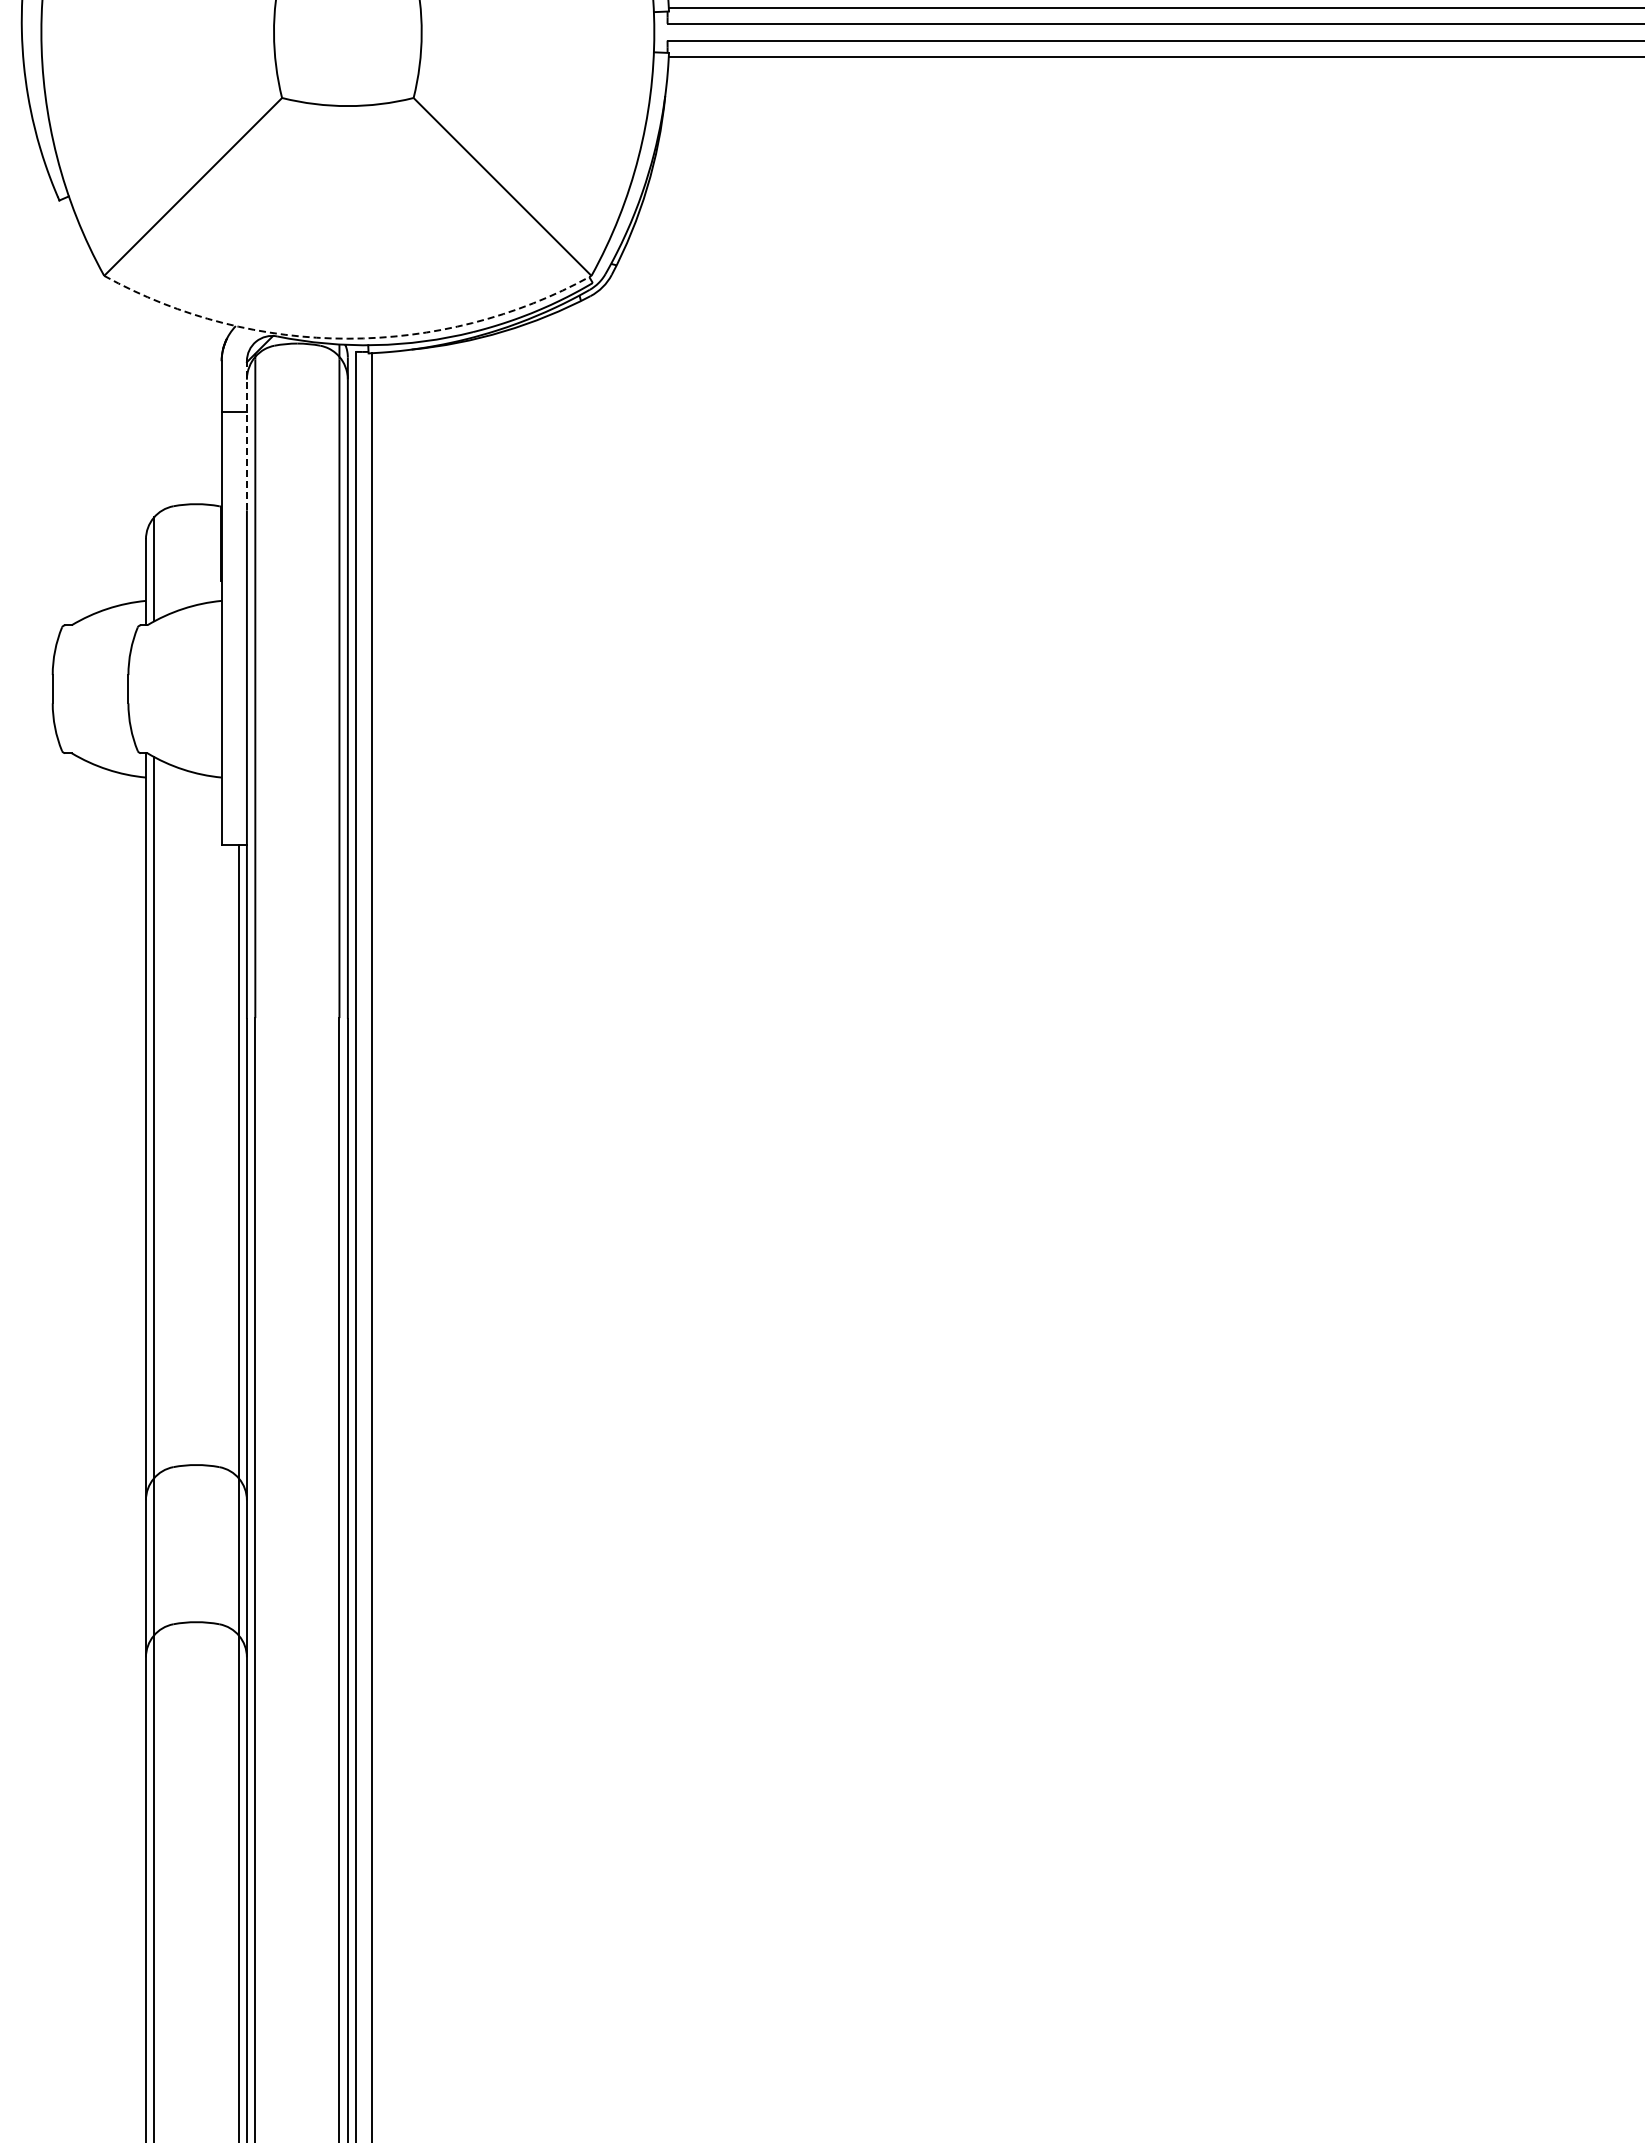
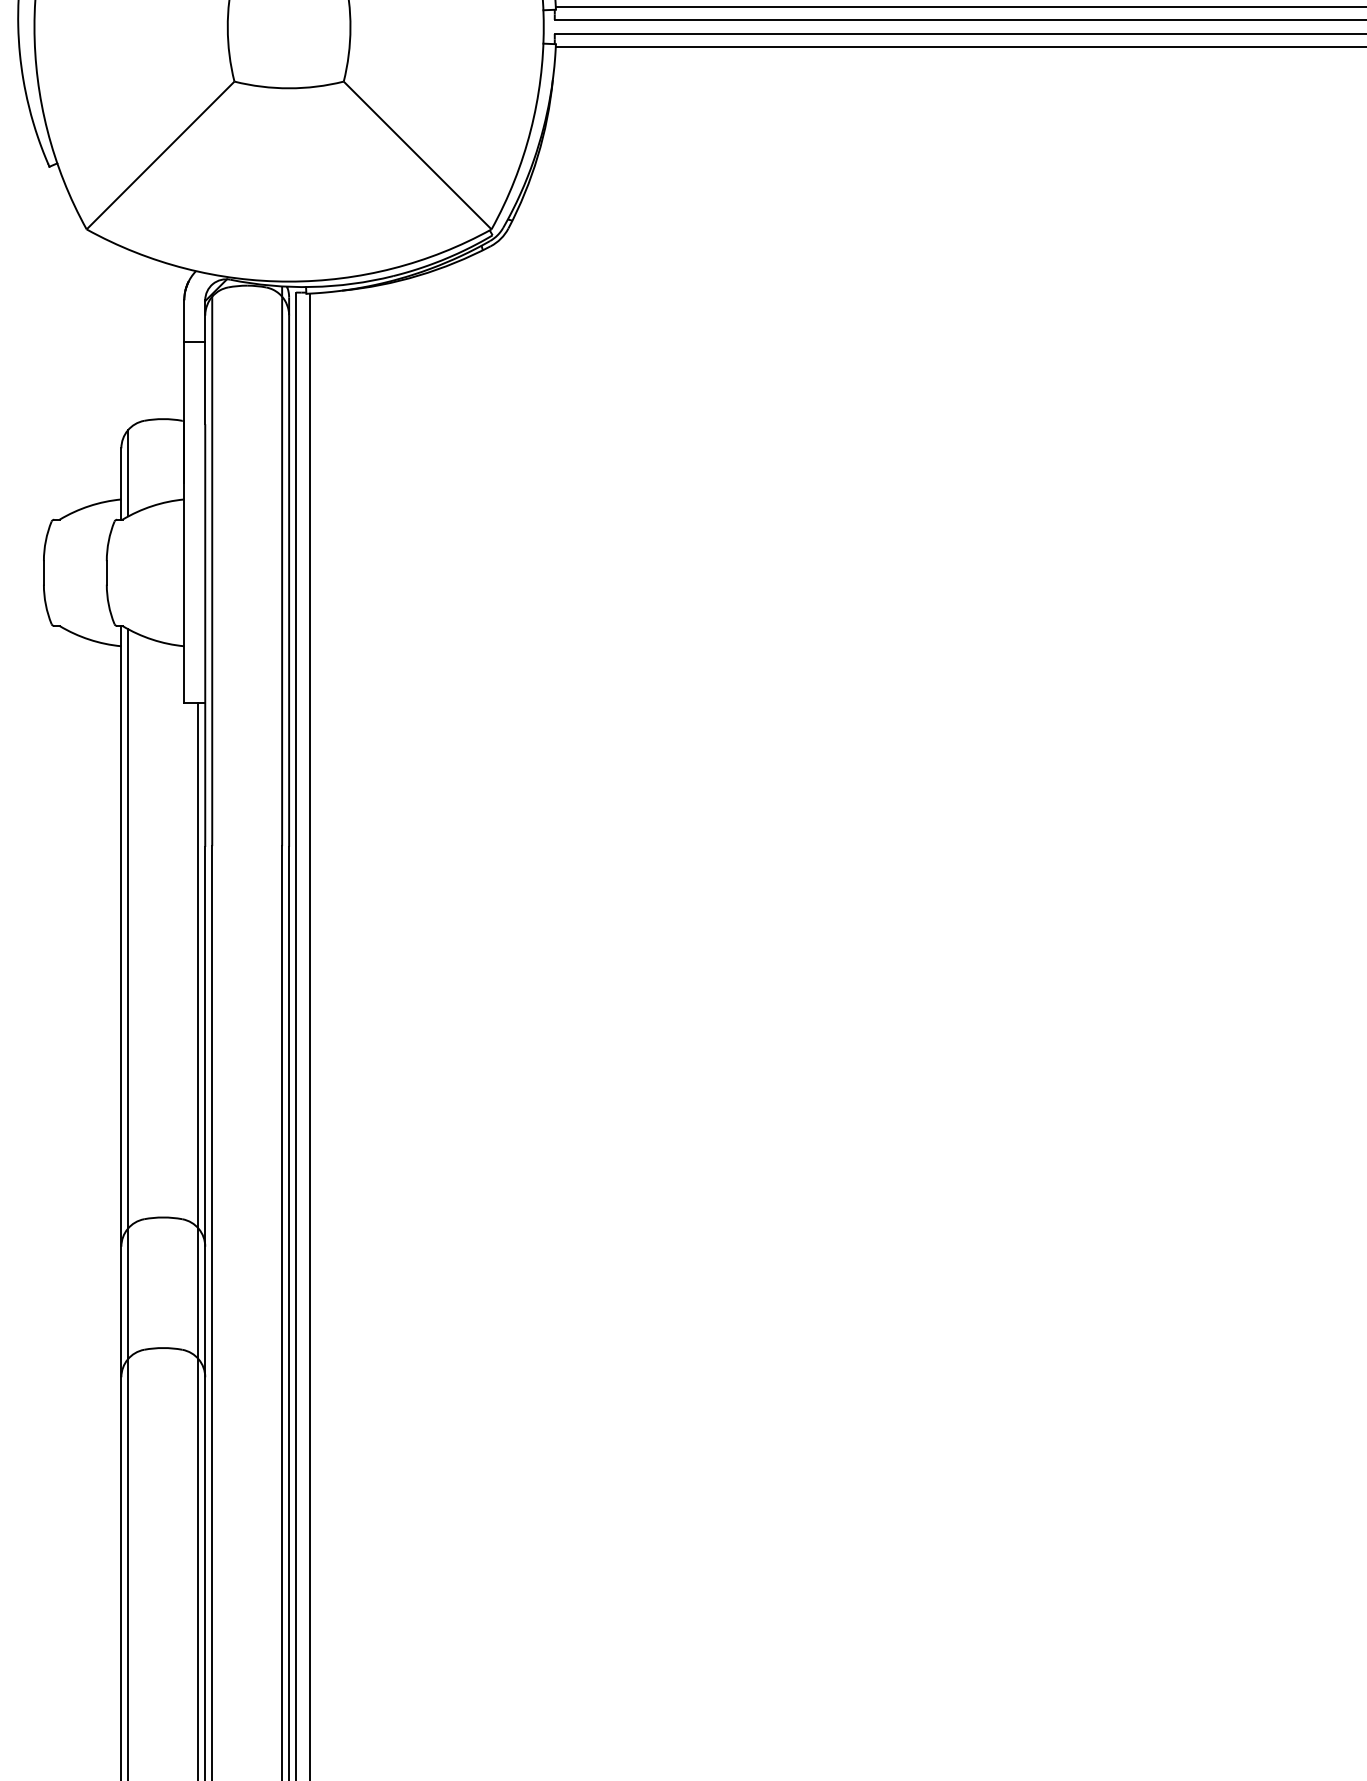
arc: (347, 338) -> (288, 281), dashed -> solid
line: (246, 435) -> (204, 362), dashed -> solid

